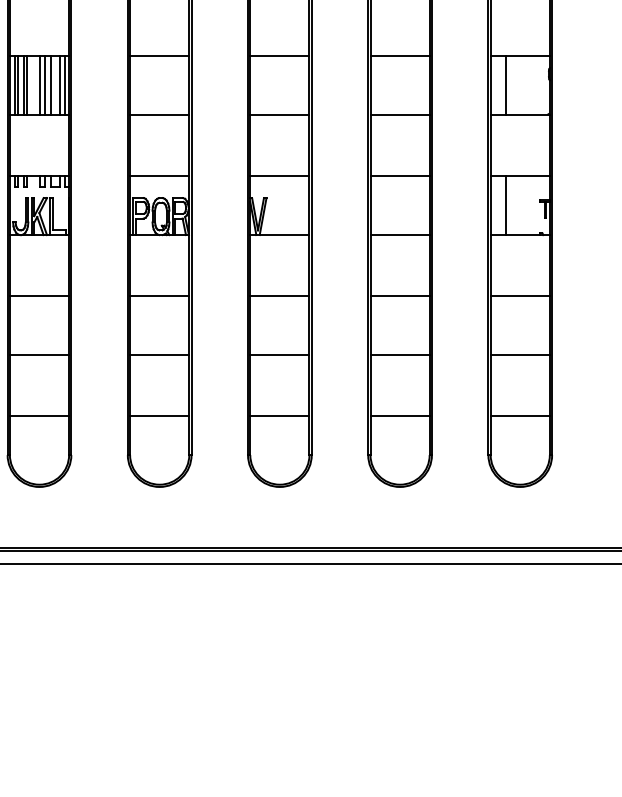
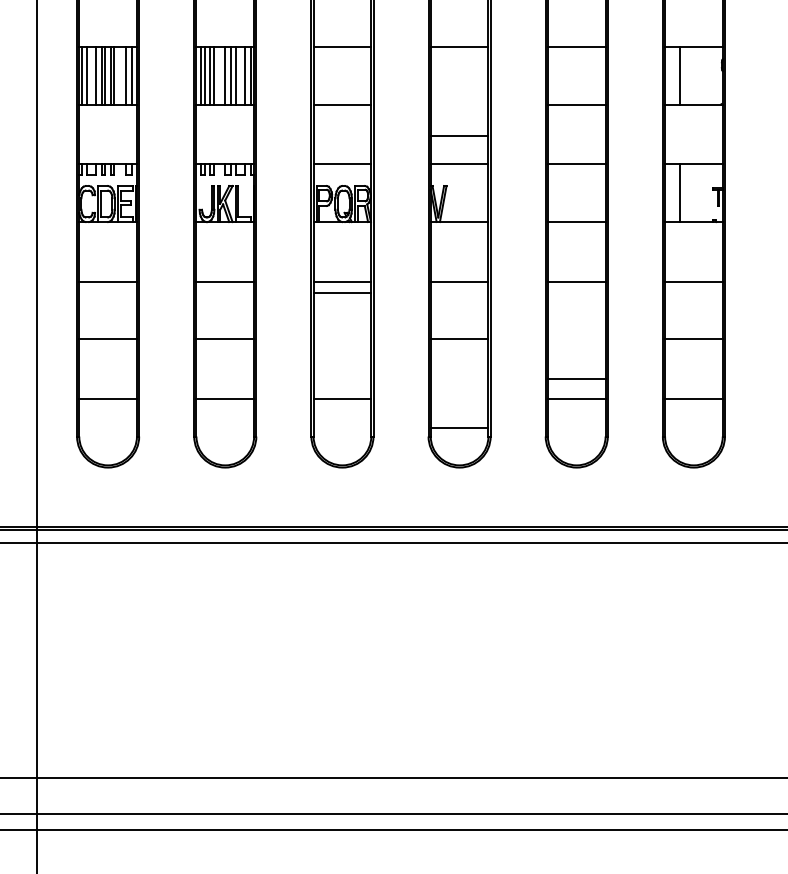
line: (279, 114) -> (459, 135), moved
line: (159, 355) -> (342, 293), moved
line: (399, 355) -> (576, 379), moved
line: (279, 416) -> (459, 427), moved

